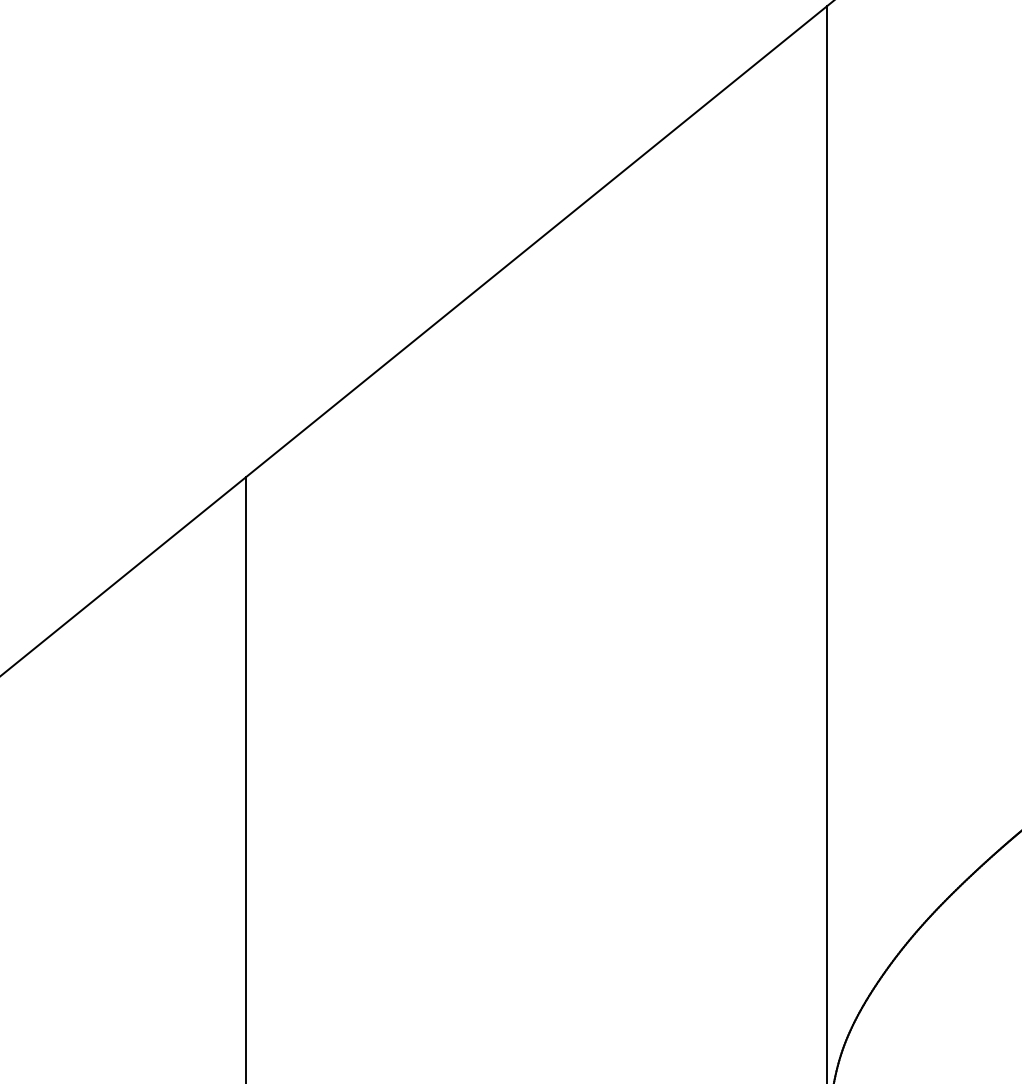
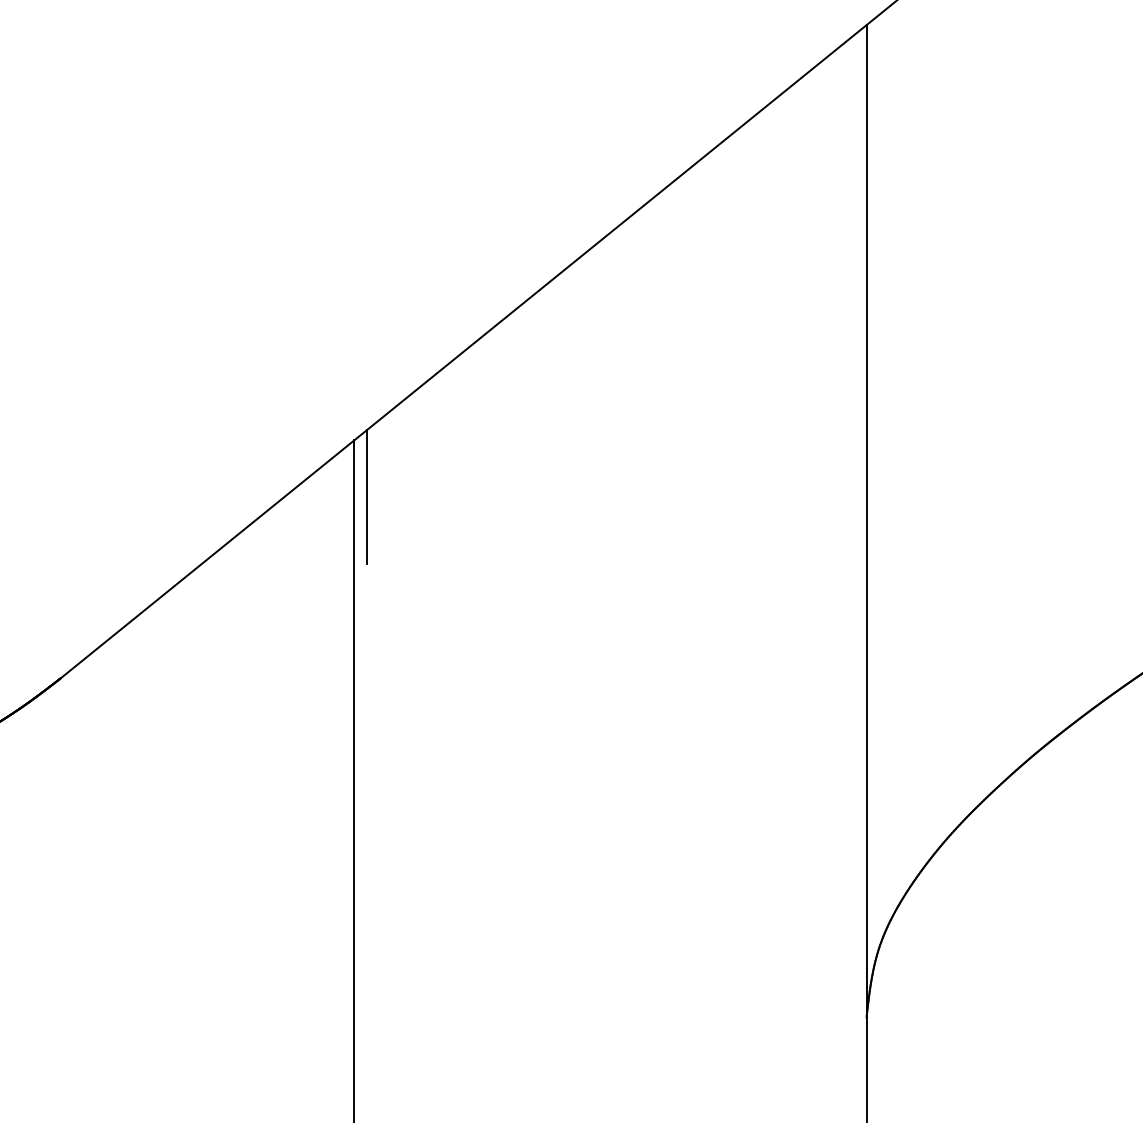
line: (260, 541) -> (367, 496), added

